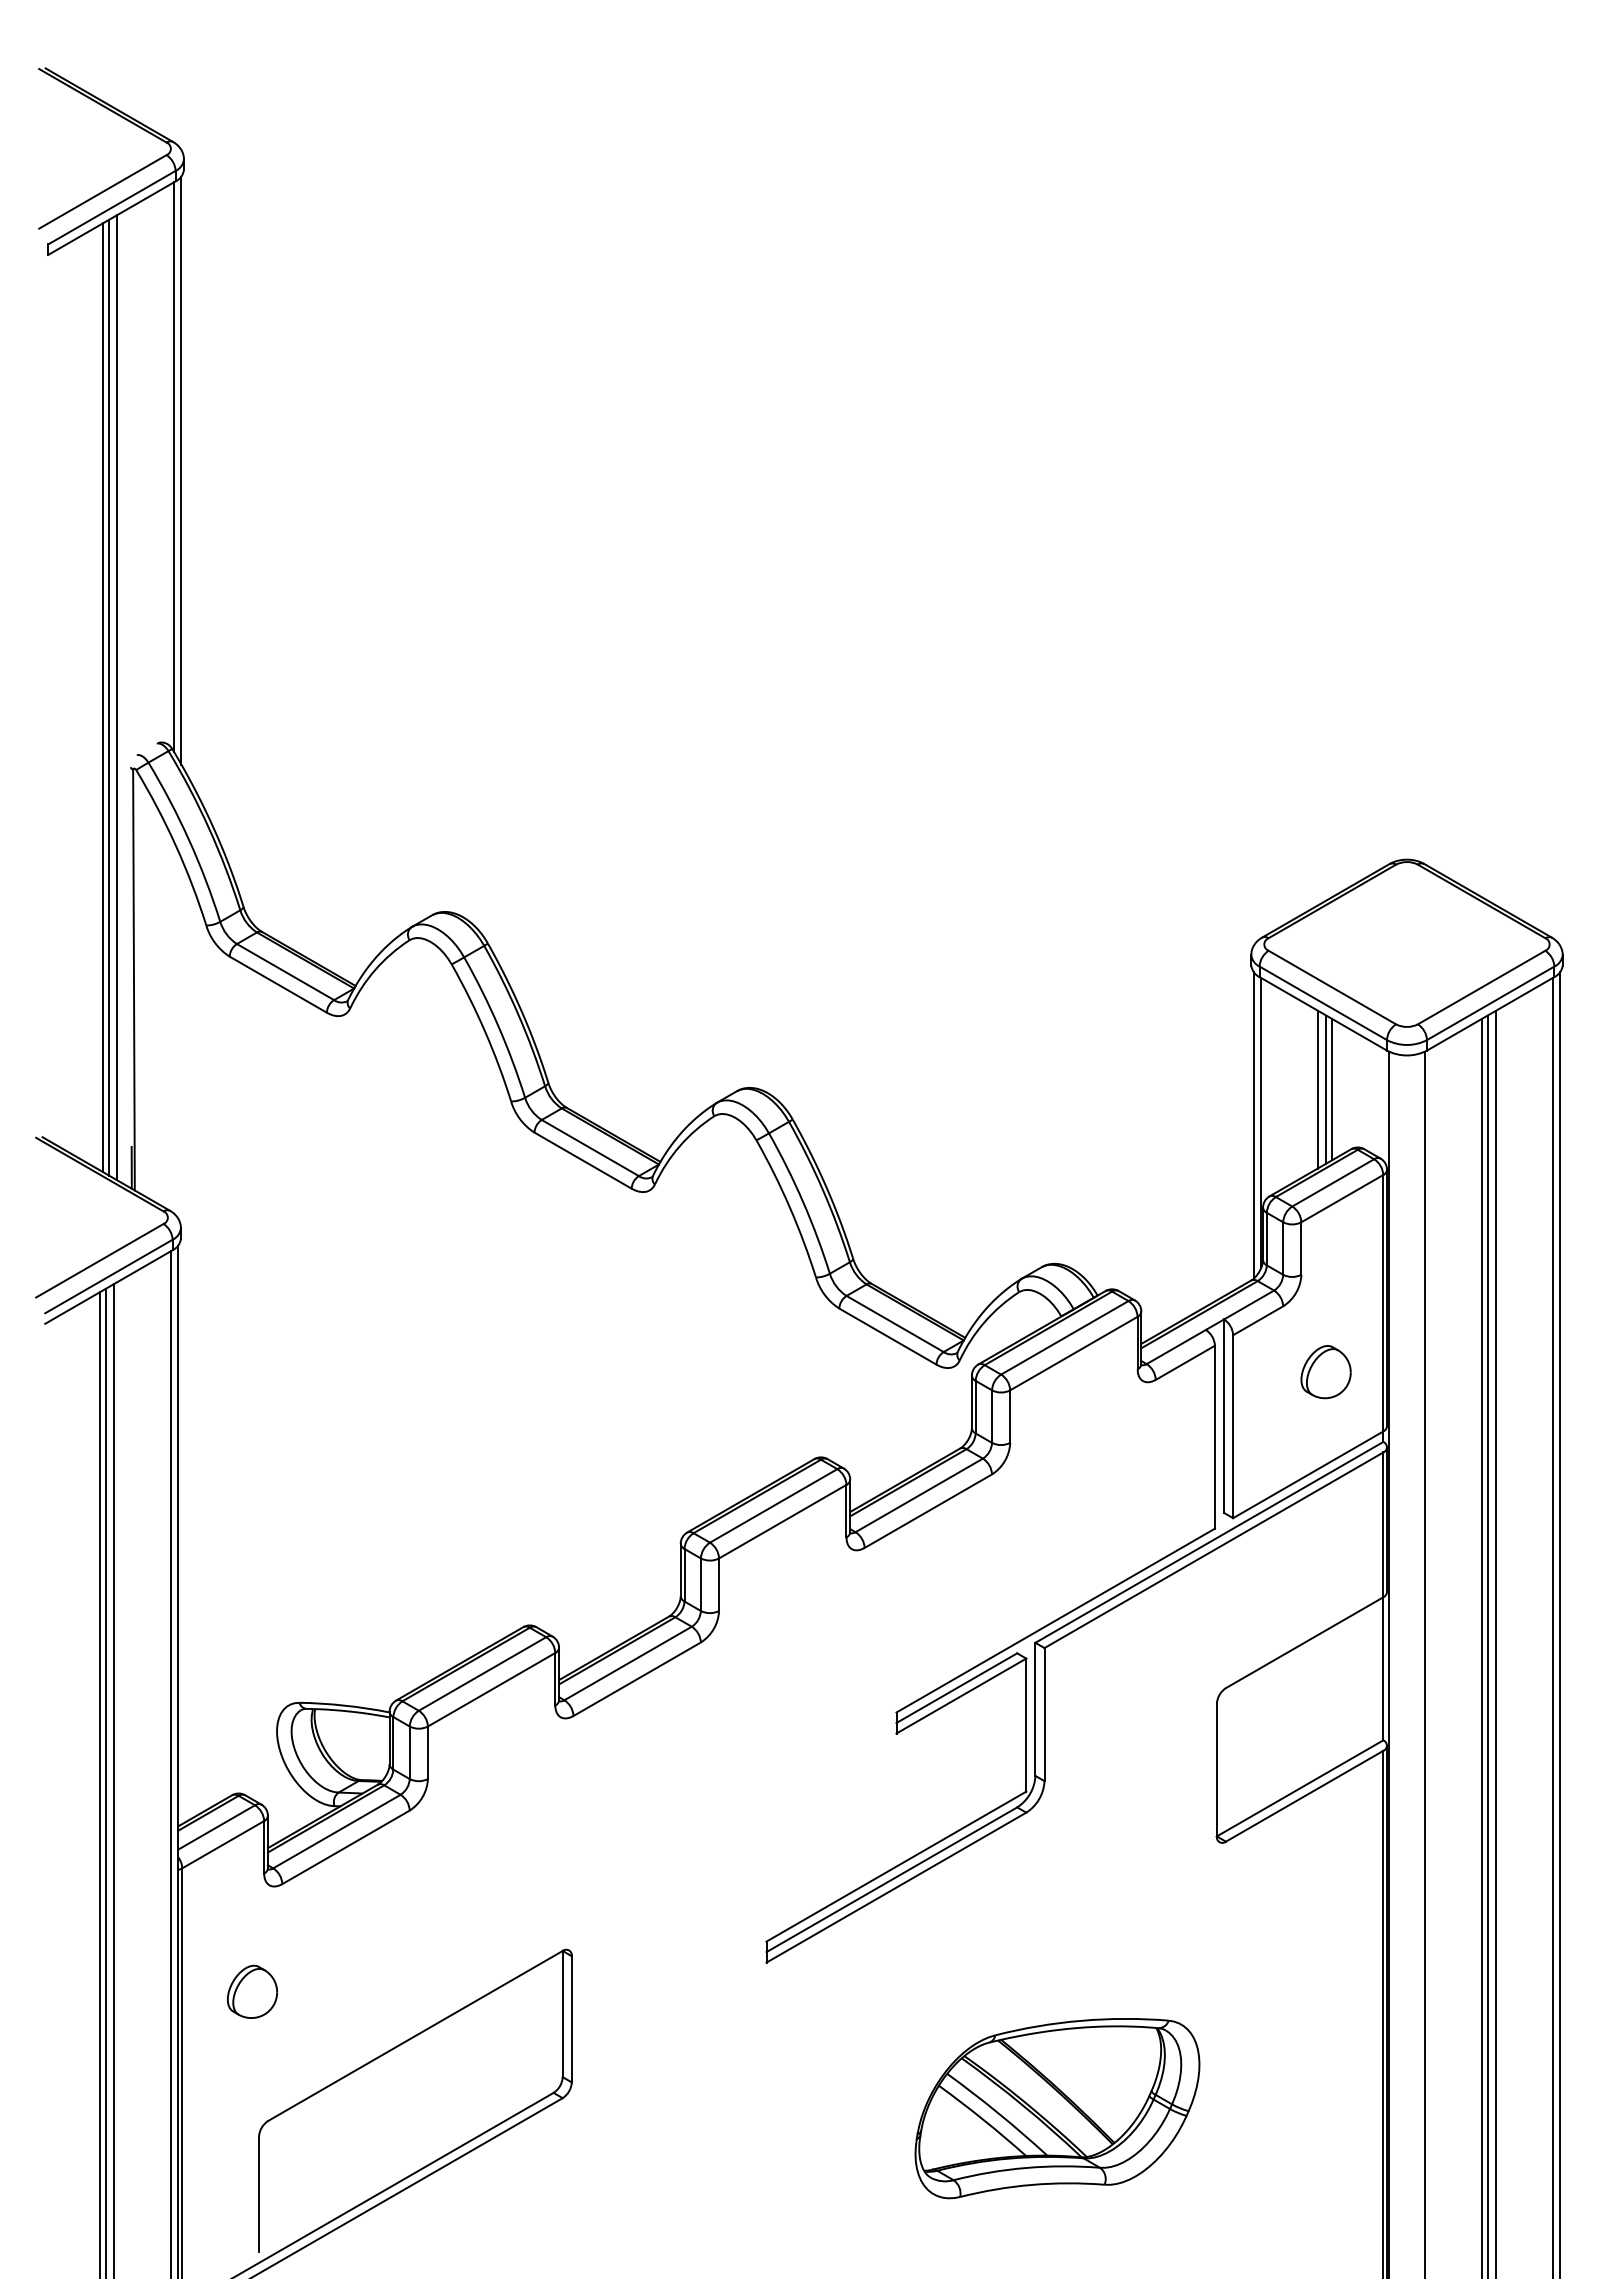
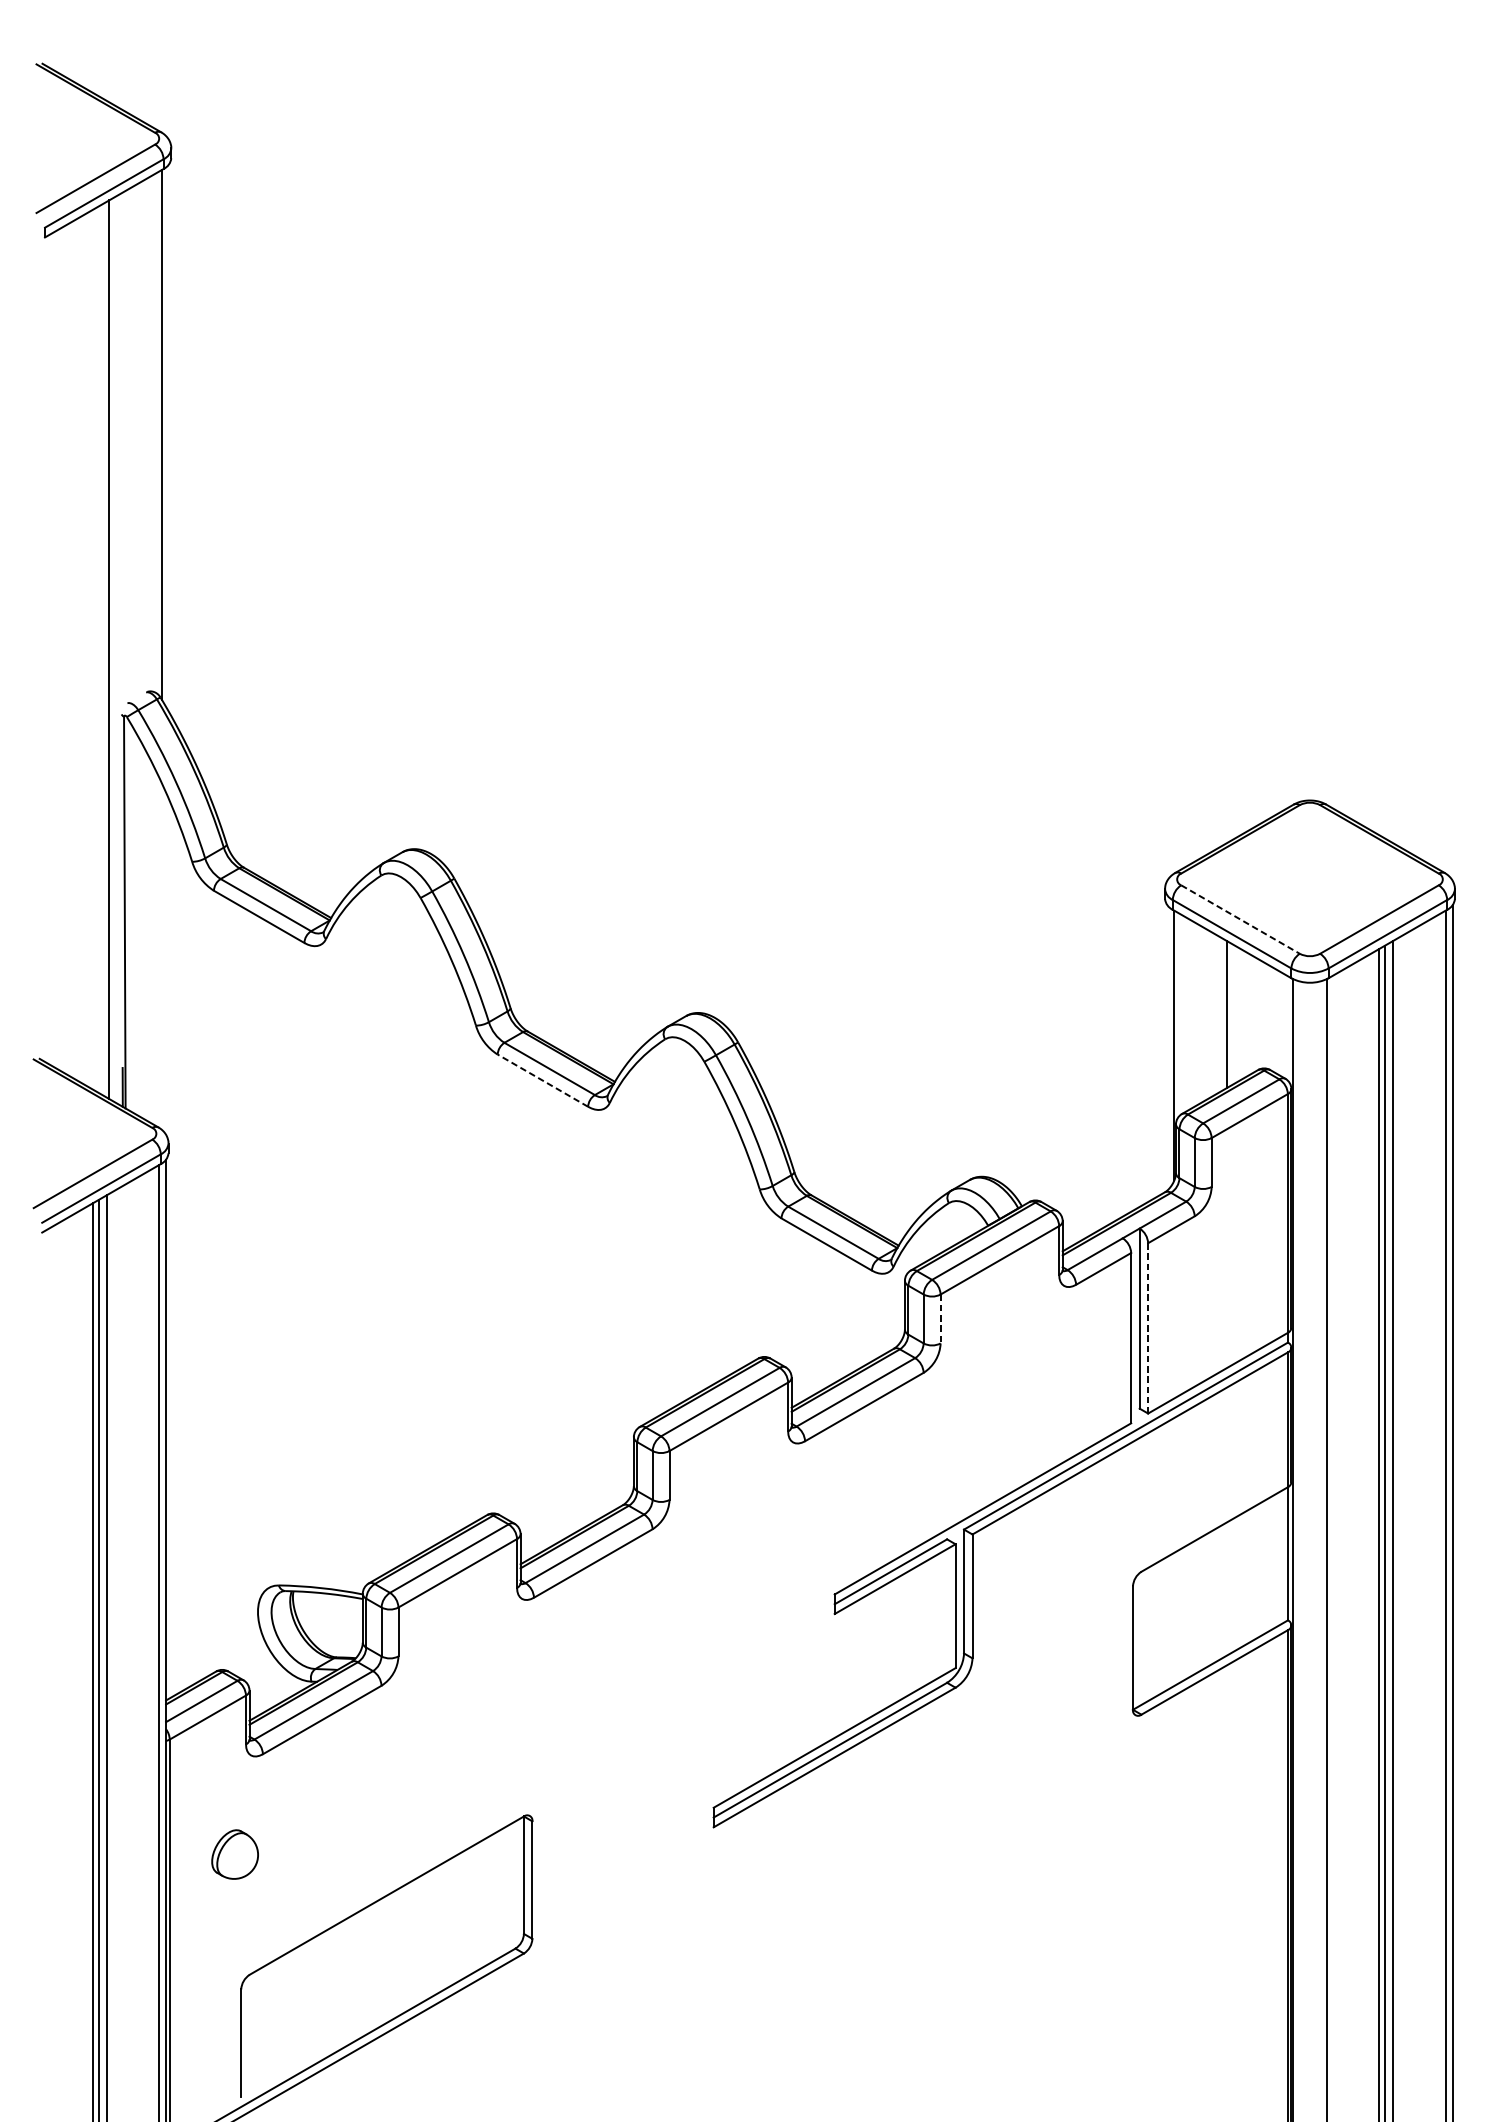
line: (181, 470) -> (169, 438), removed
line: (102, 697) -> (95, 649), removed
line: (108, 697) -> (101, 649), removed
line: (1332, 987) -> (1240, 919), solid -> dashed
line: (1326, 1089) -> (1235, 1014), removed
line: (1332, 1089) -> (1240, 1014), removed
line: (1253, 1125) -> (1167, 1047), removed
line: (582, 1160) -> (542, 1080), solid -> dashed
part: (1325, 1372) -> (1234, 1277), removed
line: (1010, 1417) -> (940, 1319), solid -> dashed
line: (1233, 1426) -> (1148, 1328), solid -> dashed
part: (1057, 2108) -> (984, 1963), removed

